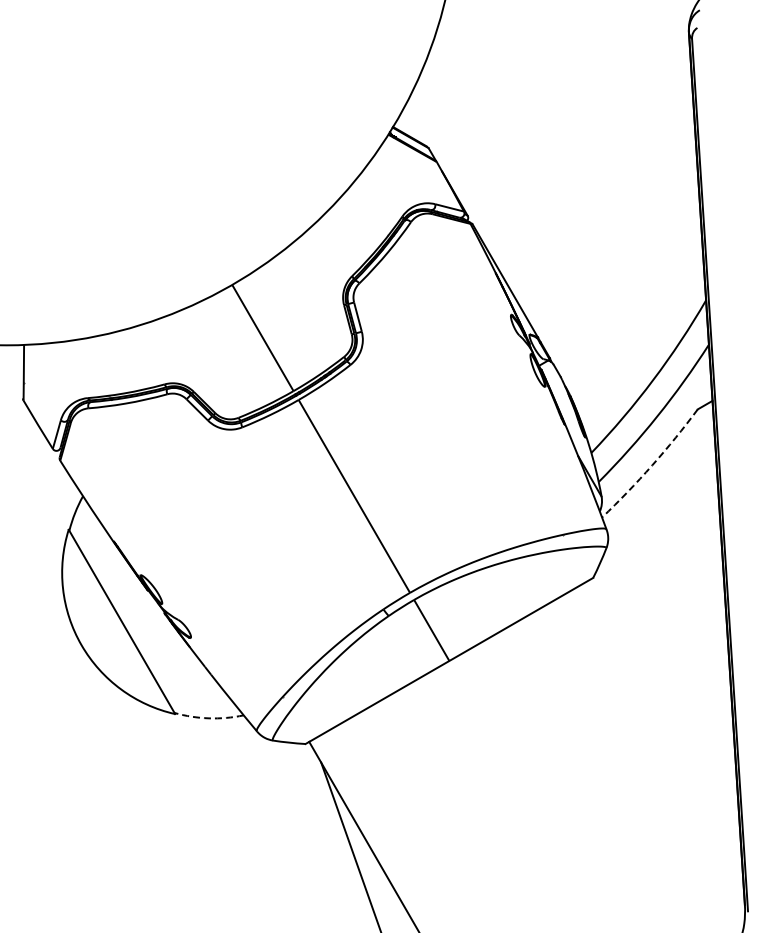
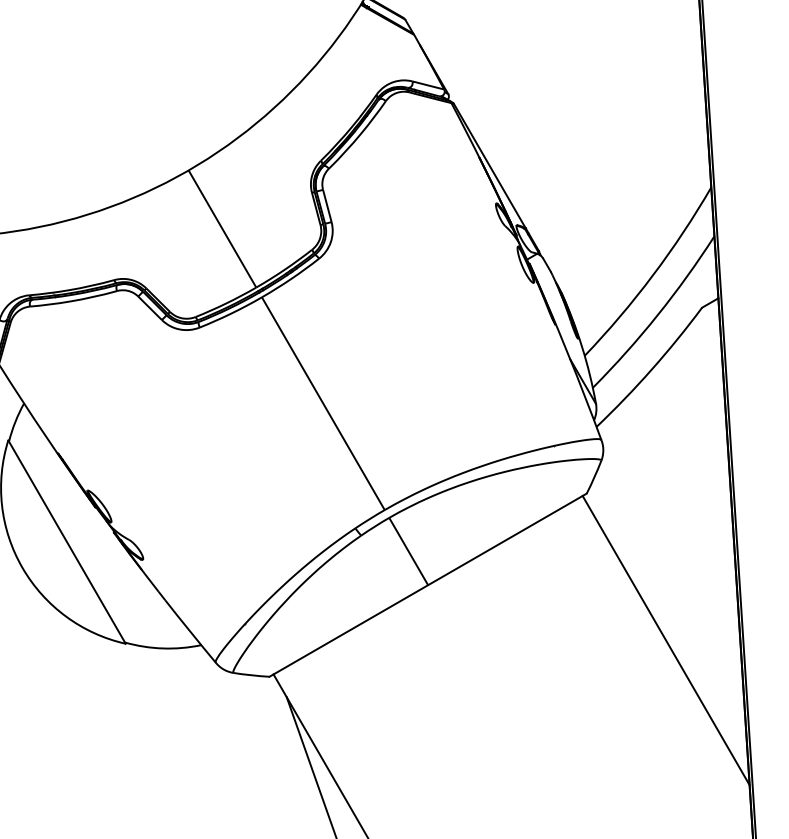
arc: (652, 465) -> (652, 369), dashed -> solid
line: (664, 711) -> (665, 640), added
arc: (209, 718) -> (163, 648), dashed -> solid

